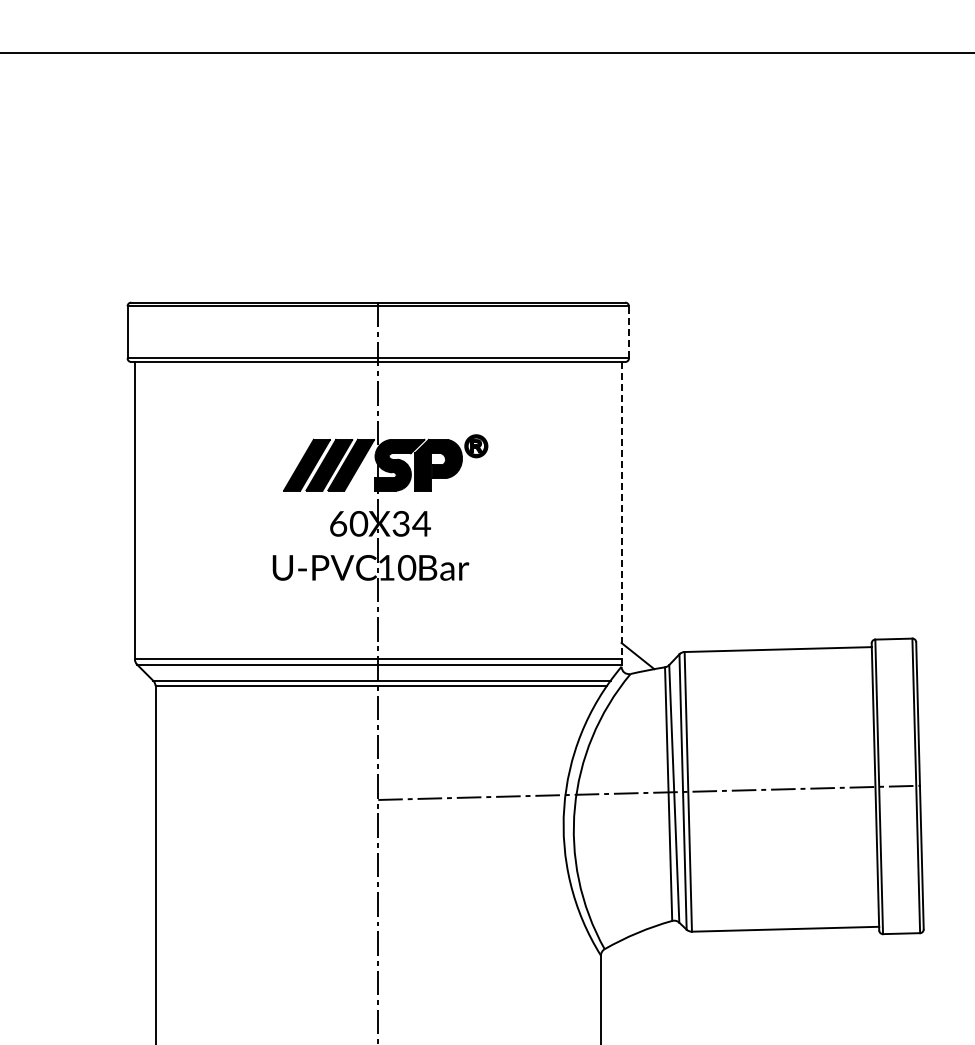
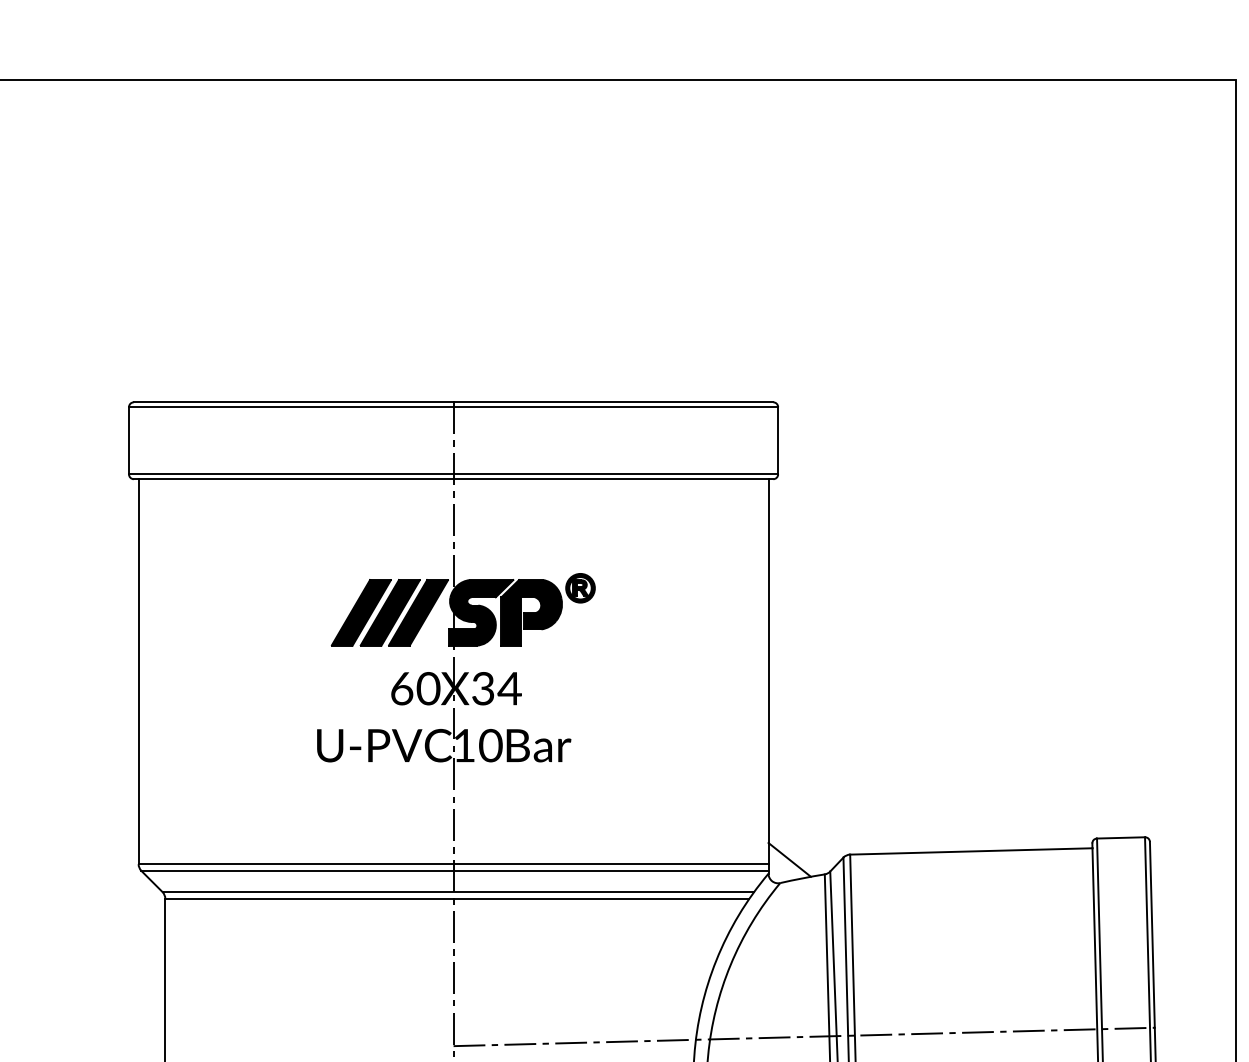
line: (628, 332) -> (777, 440), dashed -> solid
line: (621, 514) -> (768, 676), dashed -> solid

